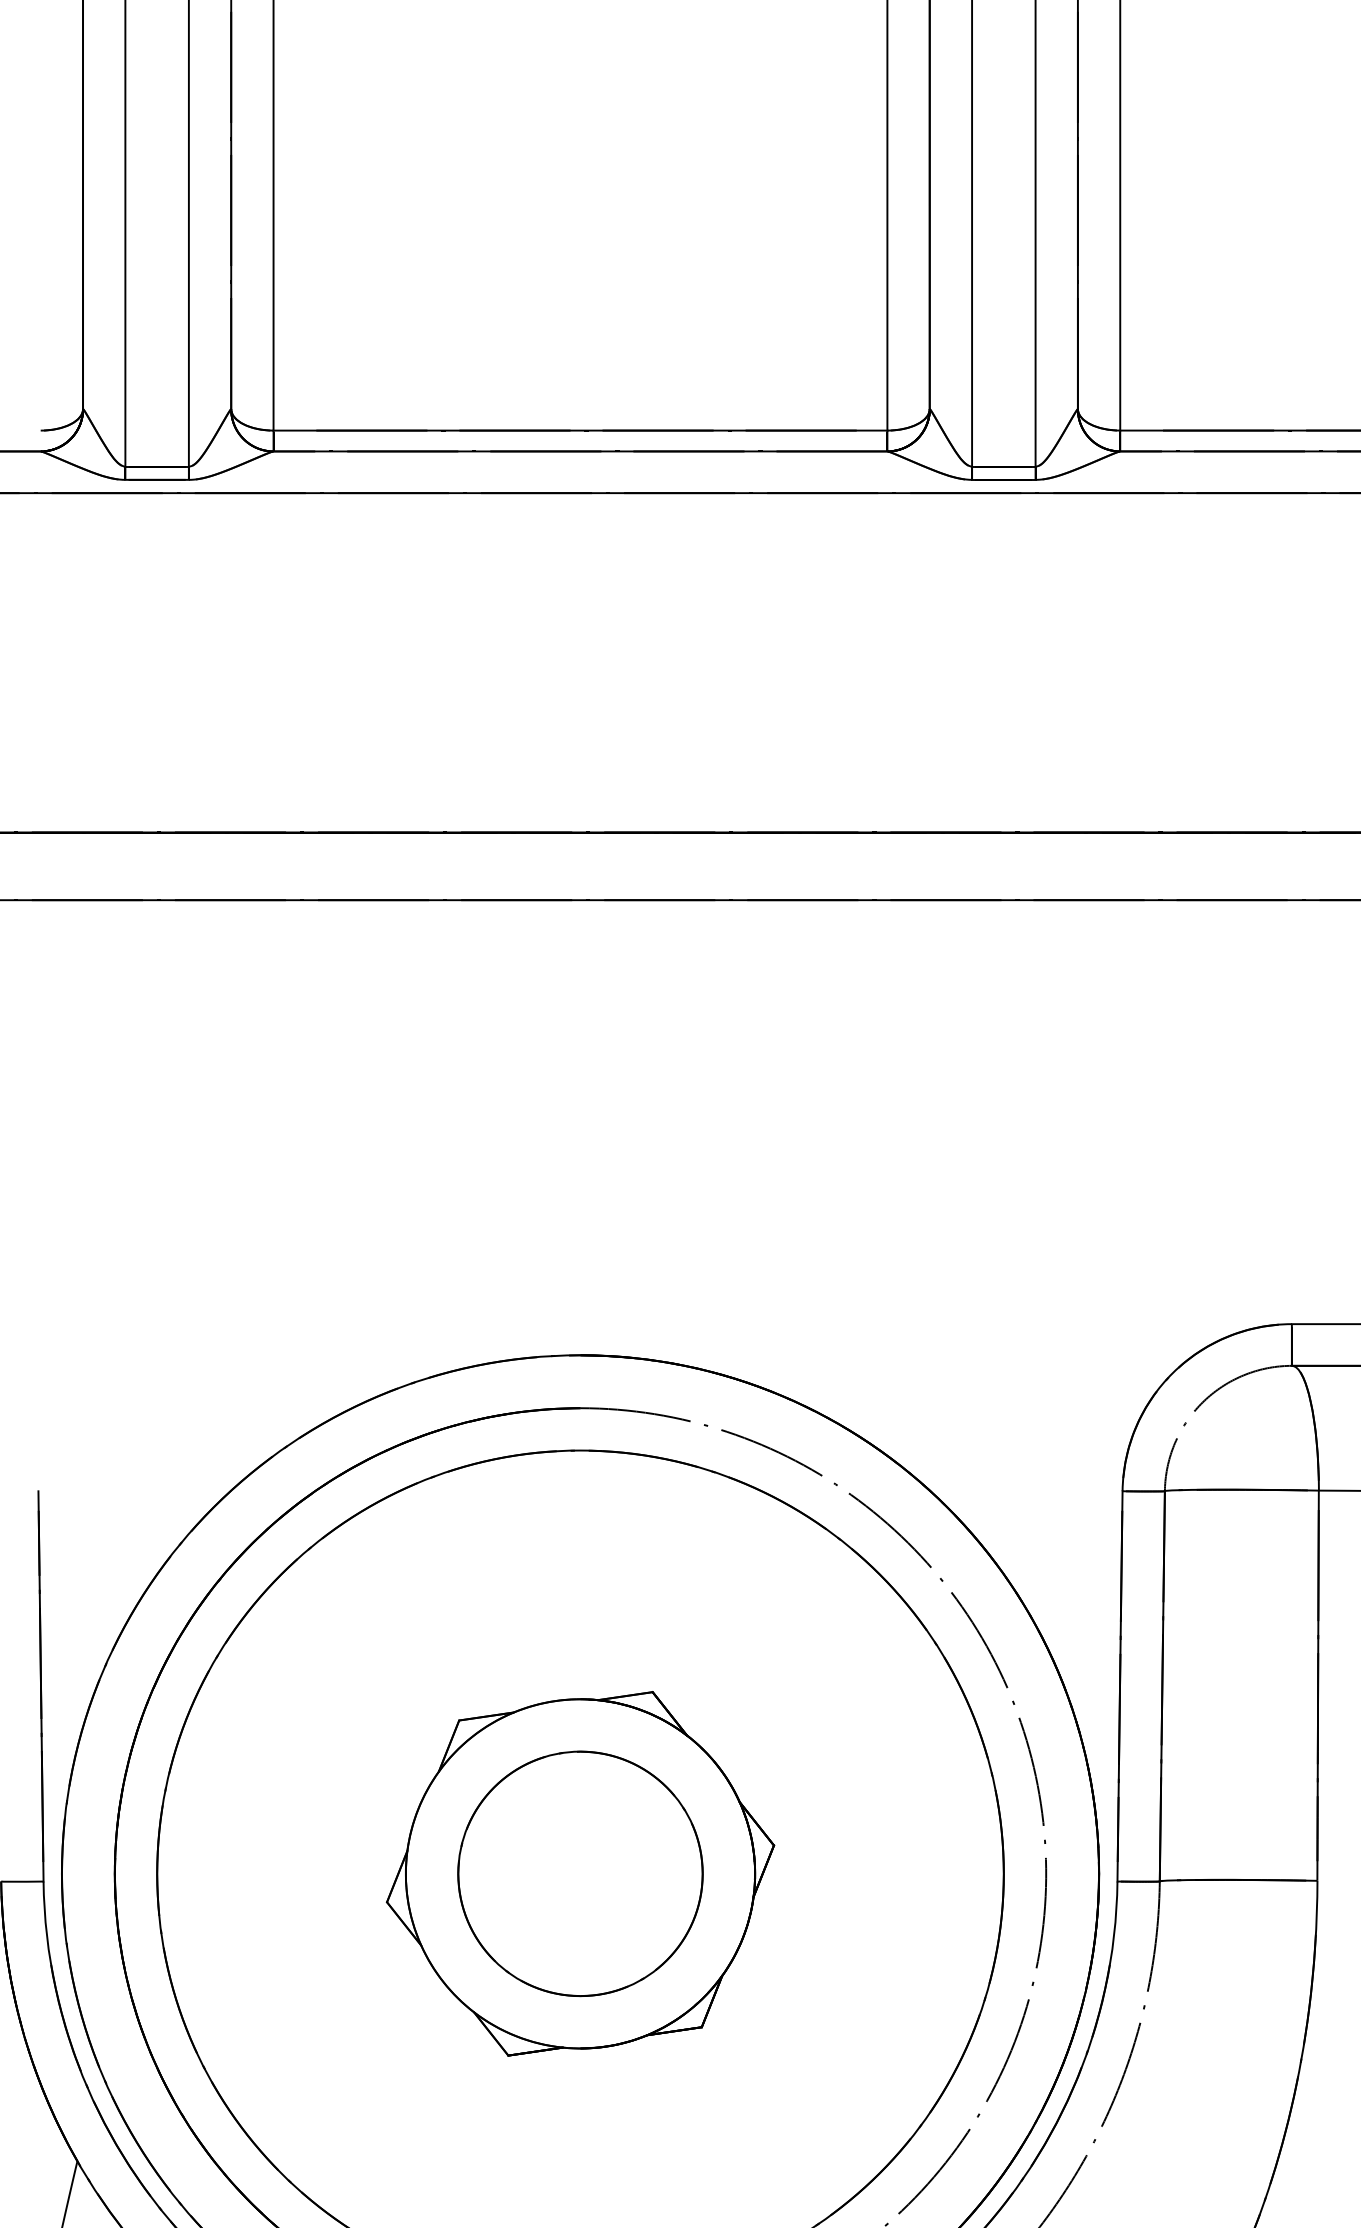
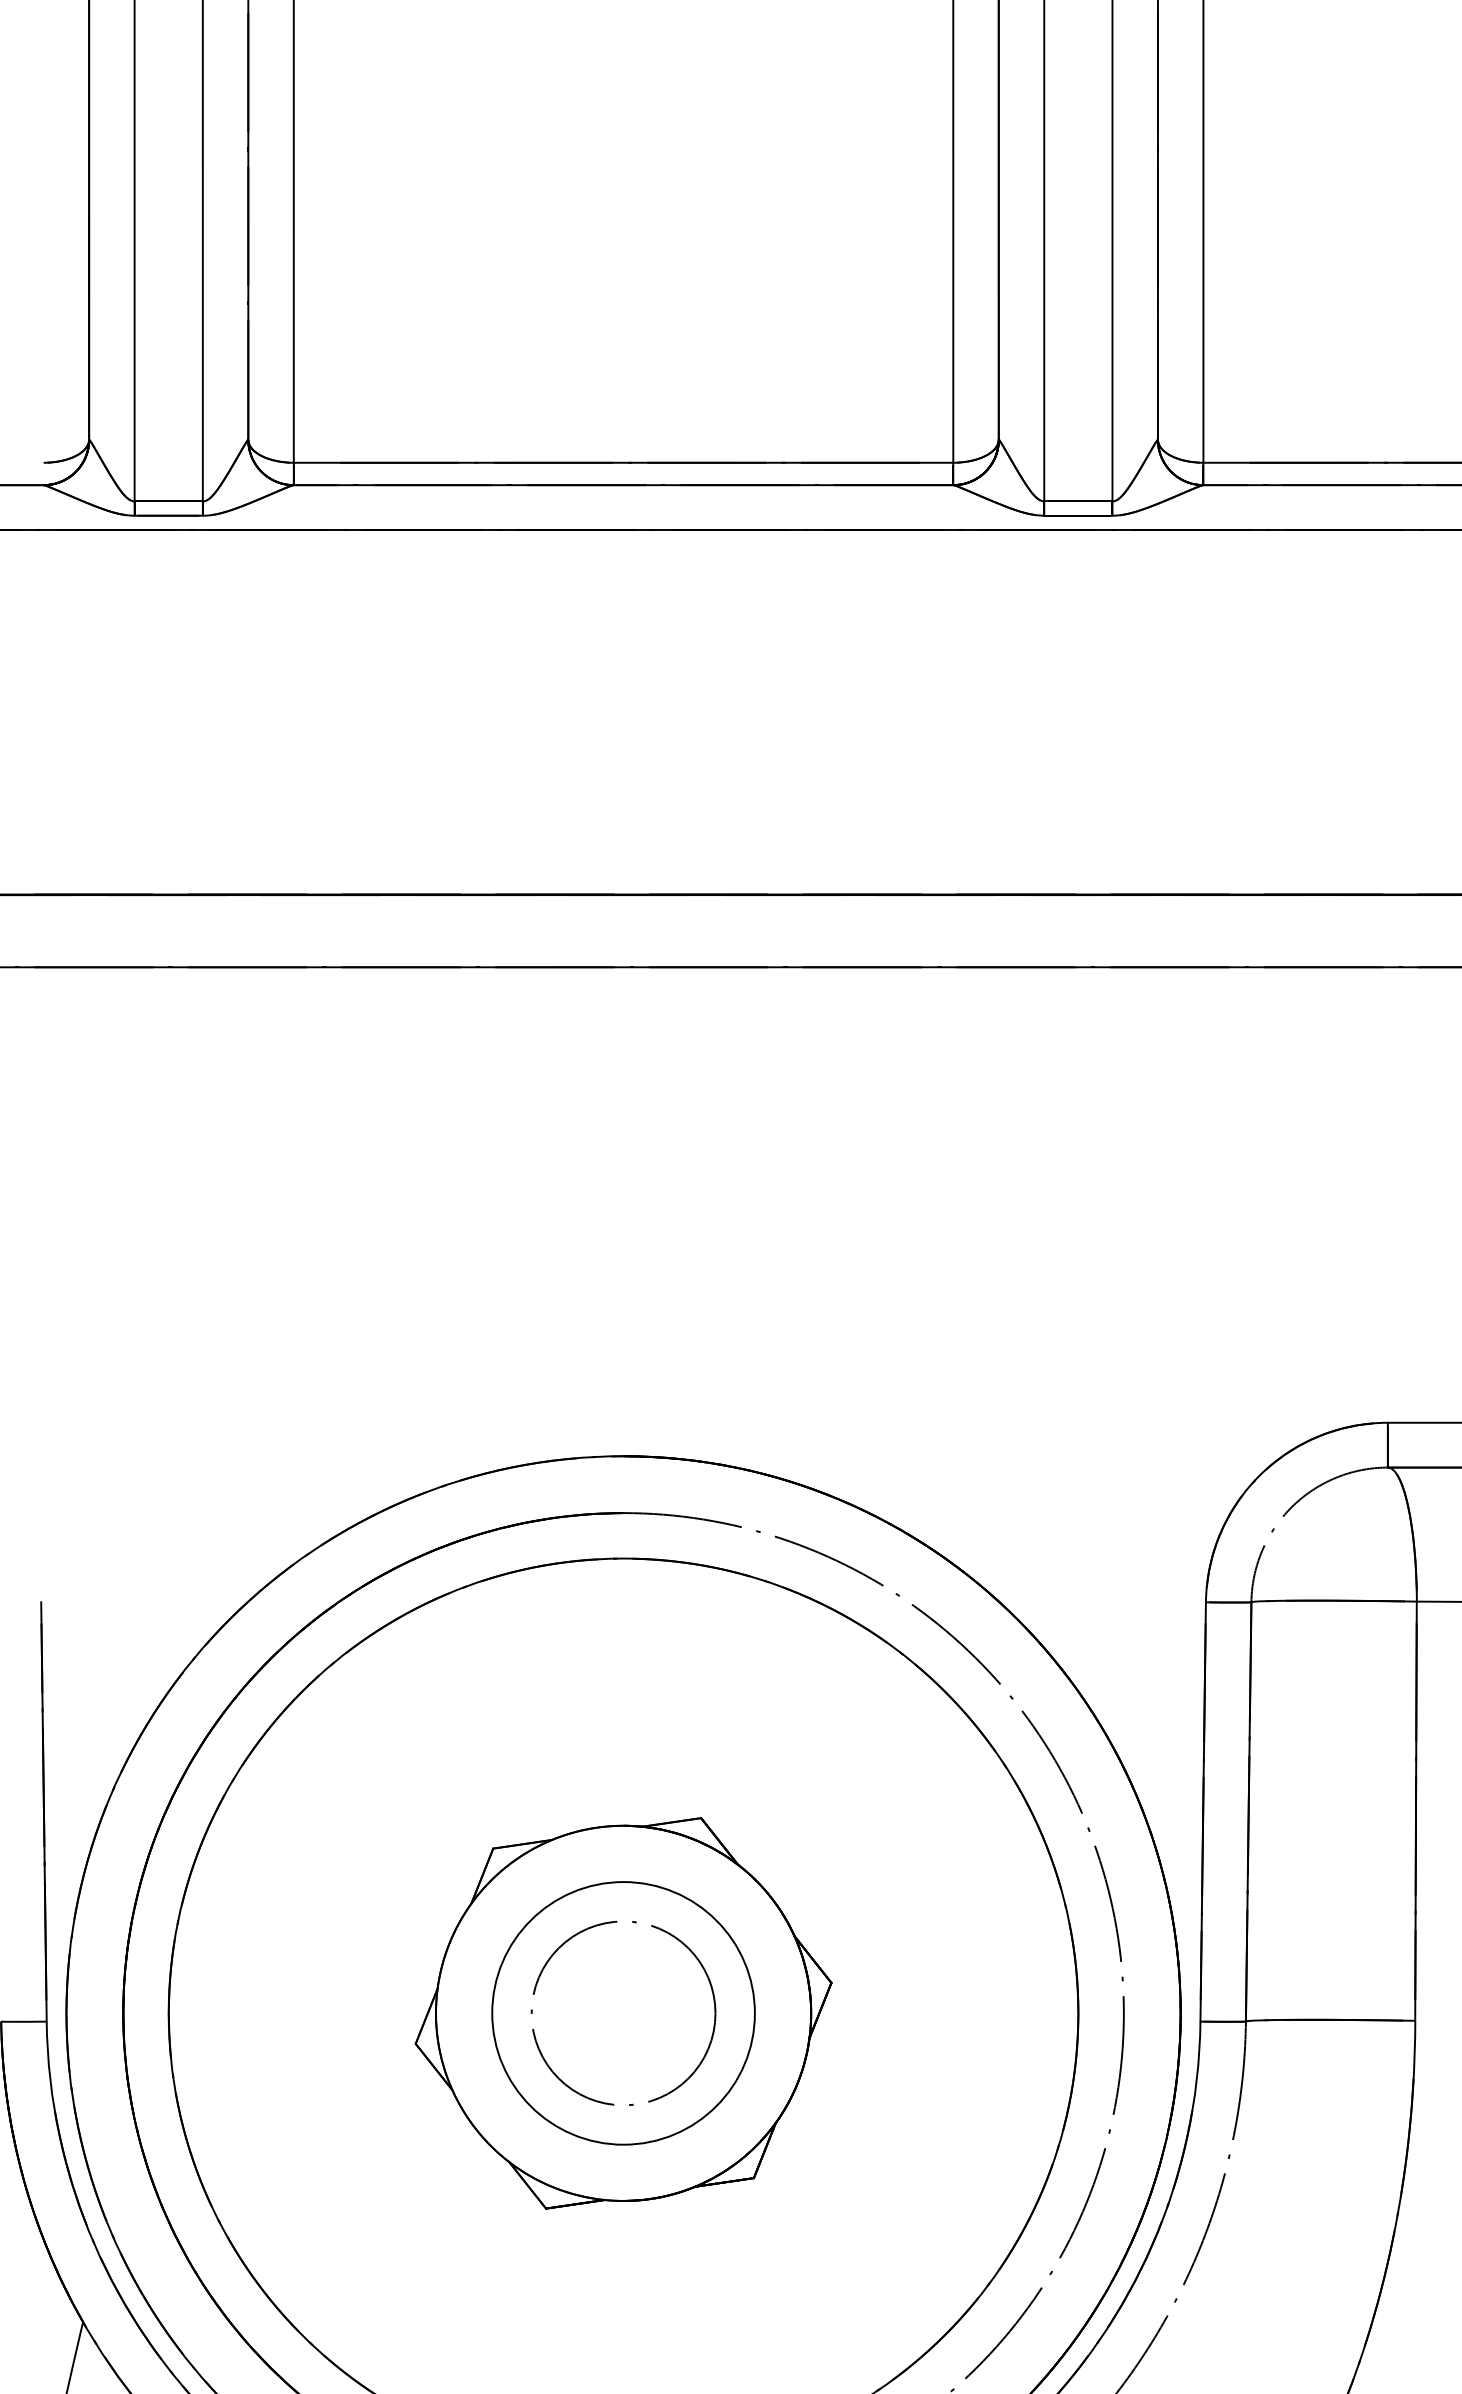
circle: (580, 1873) -> (623, 2013), size x0.7

